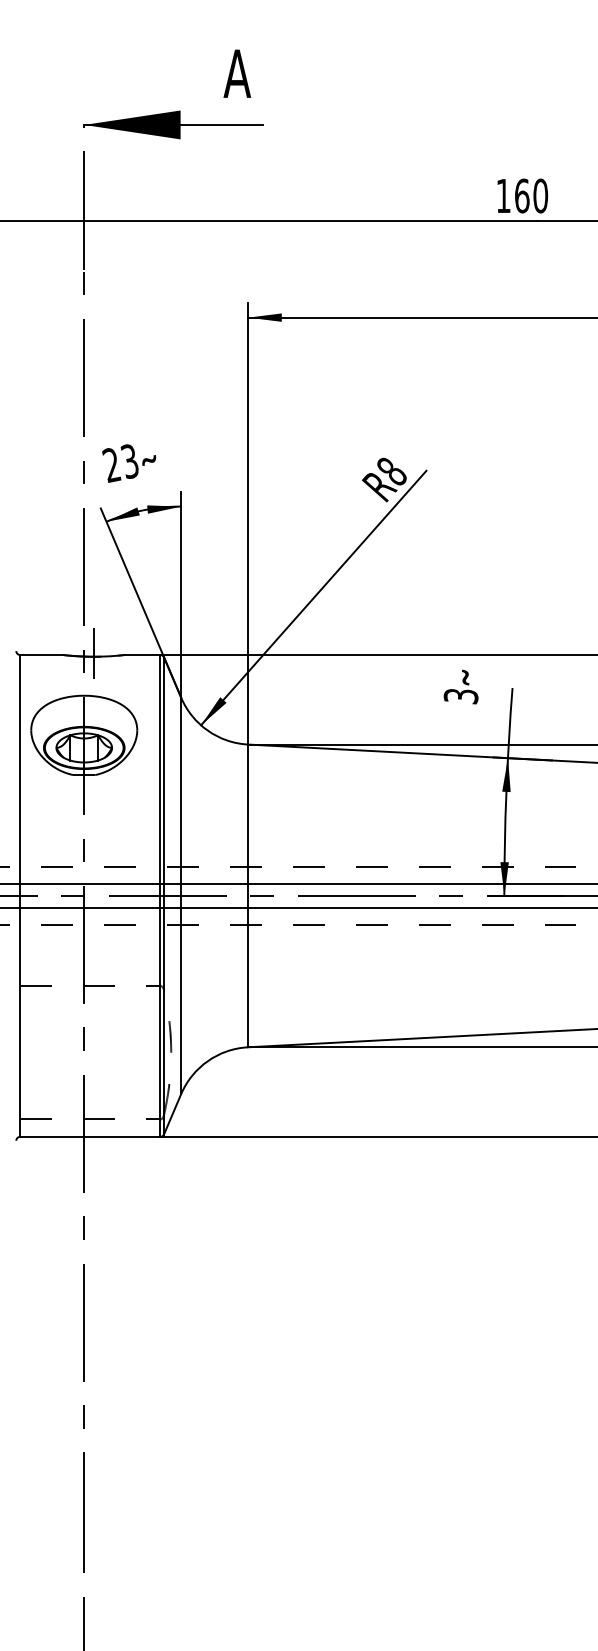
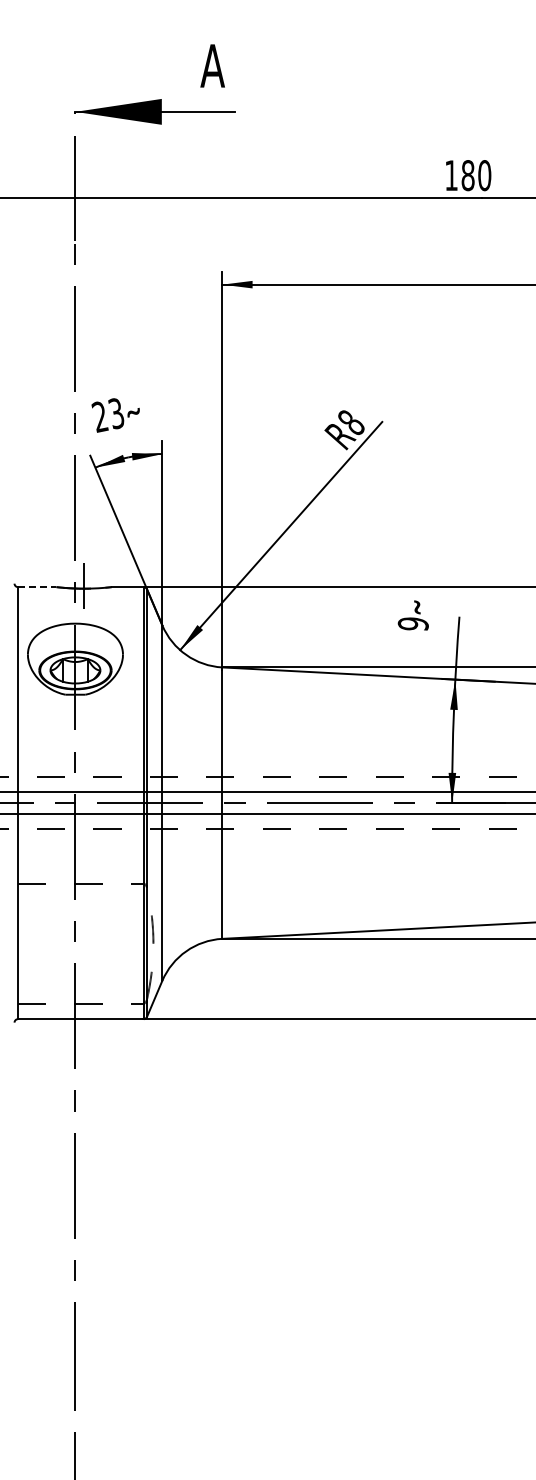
text: (521, 195) -> (467, 175), 160 -> 180
line: (41, 655) -> (37, 587), solid -> dashed
text: (460, 696) -> (412, 624), 3 -> 9

